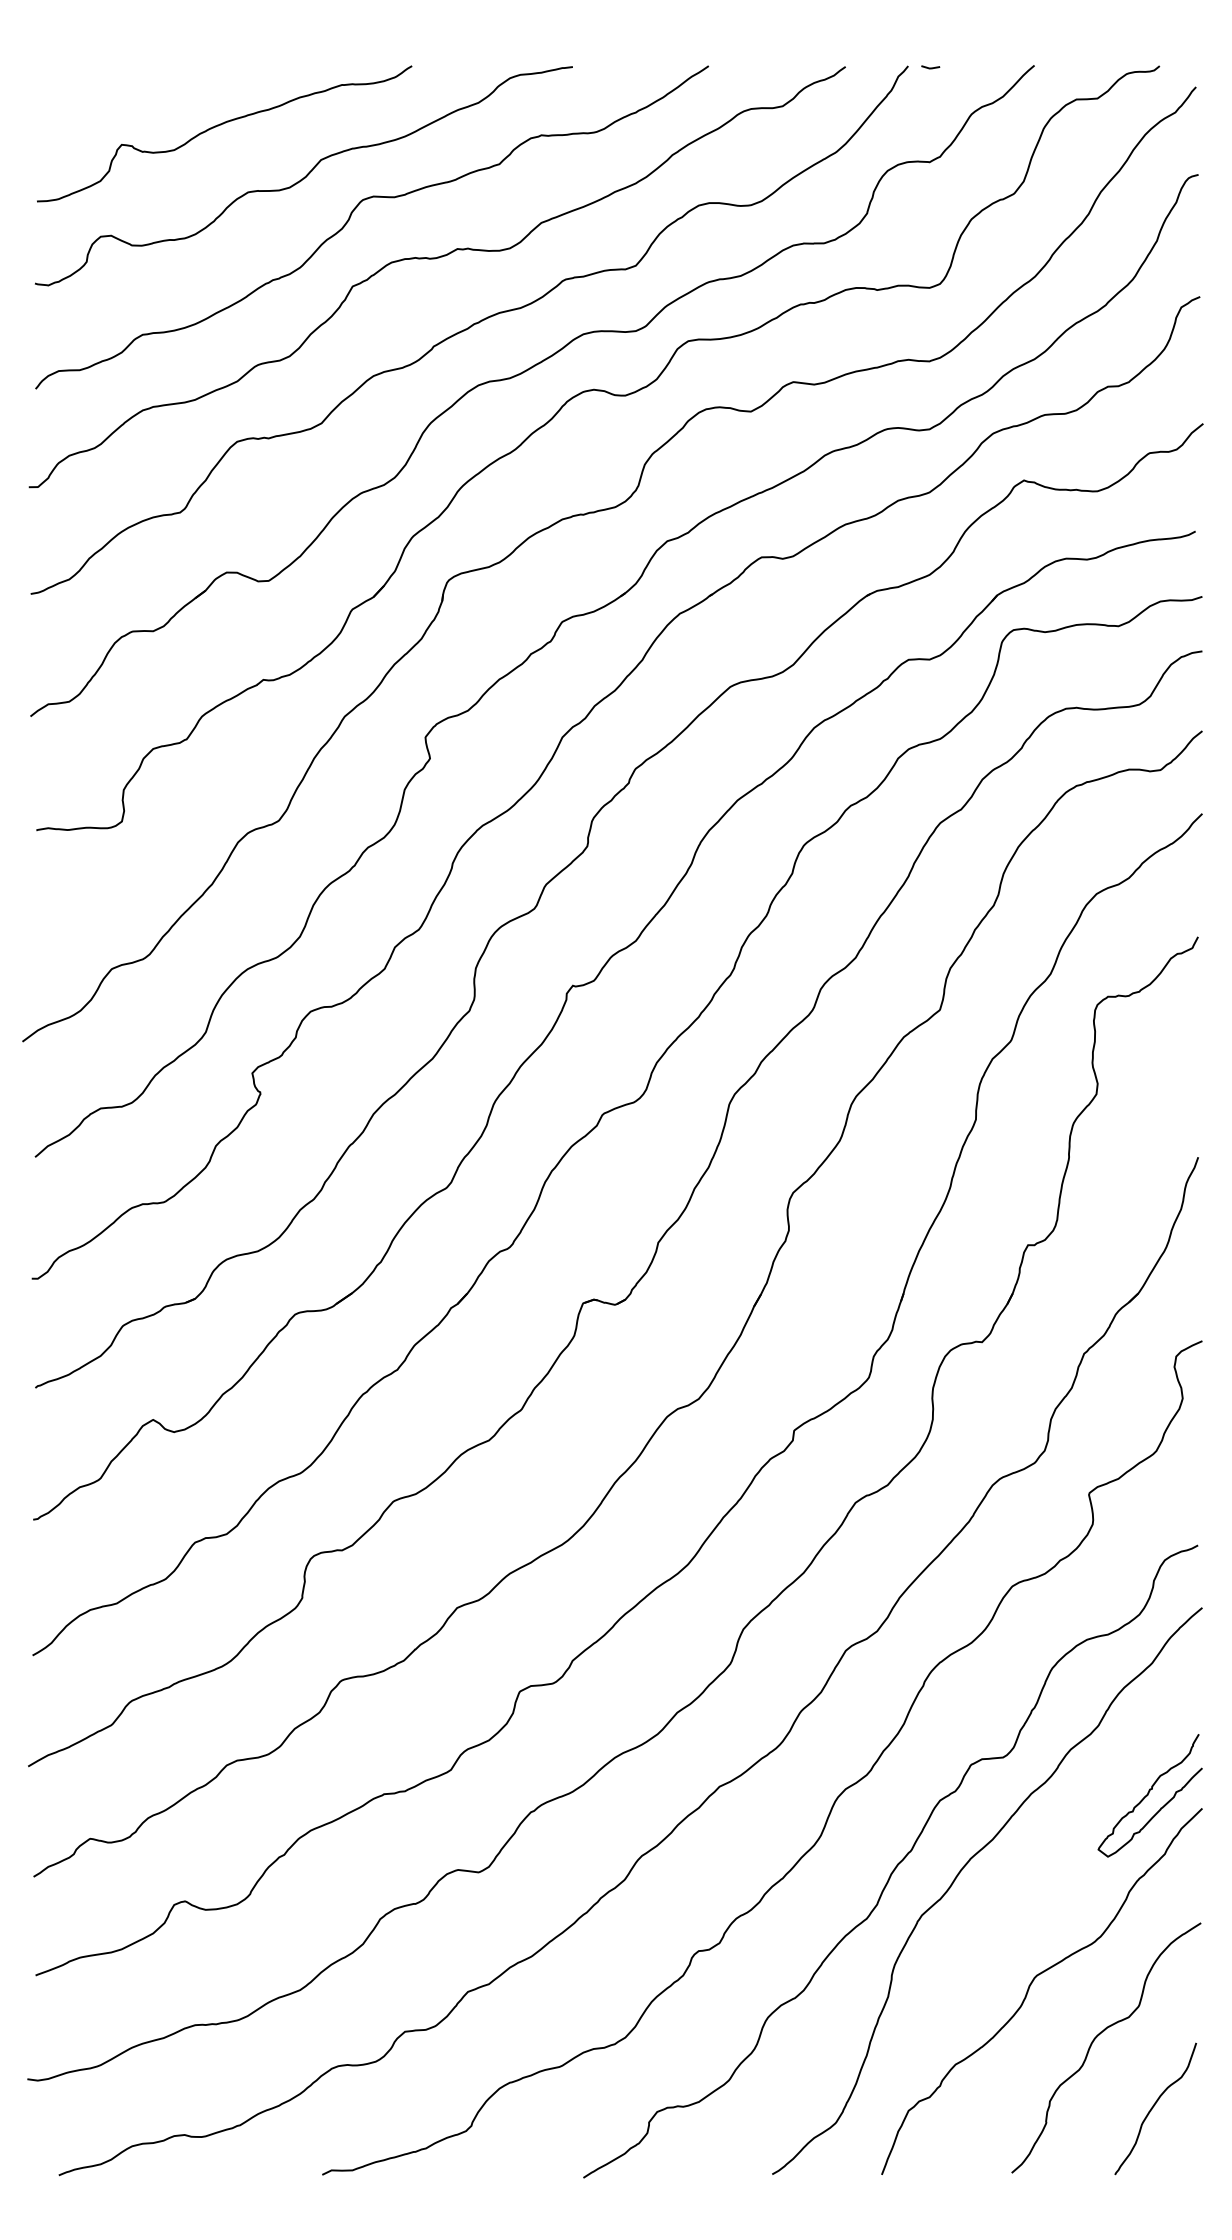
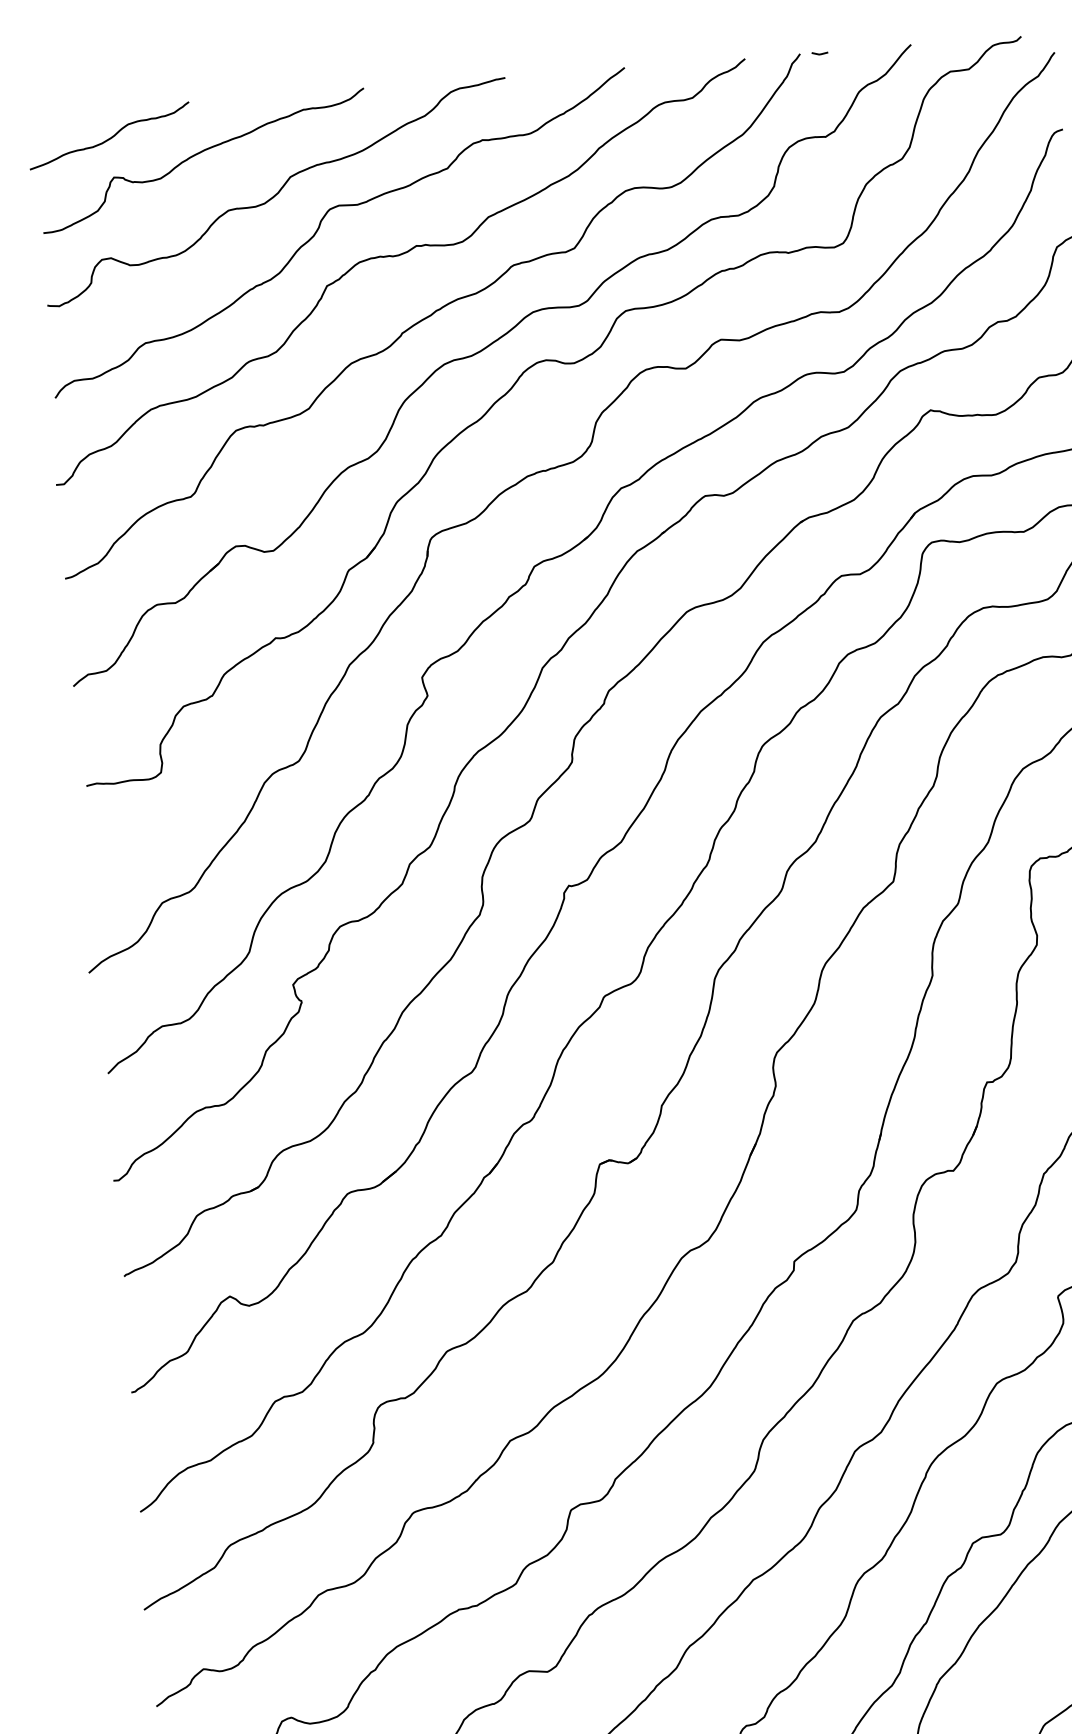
curve: (120, 99) -> (109, 137), added

